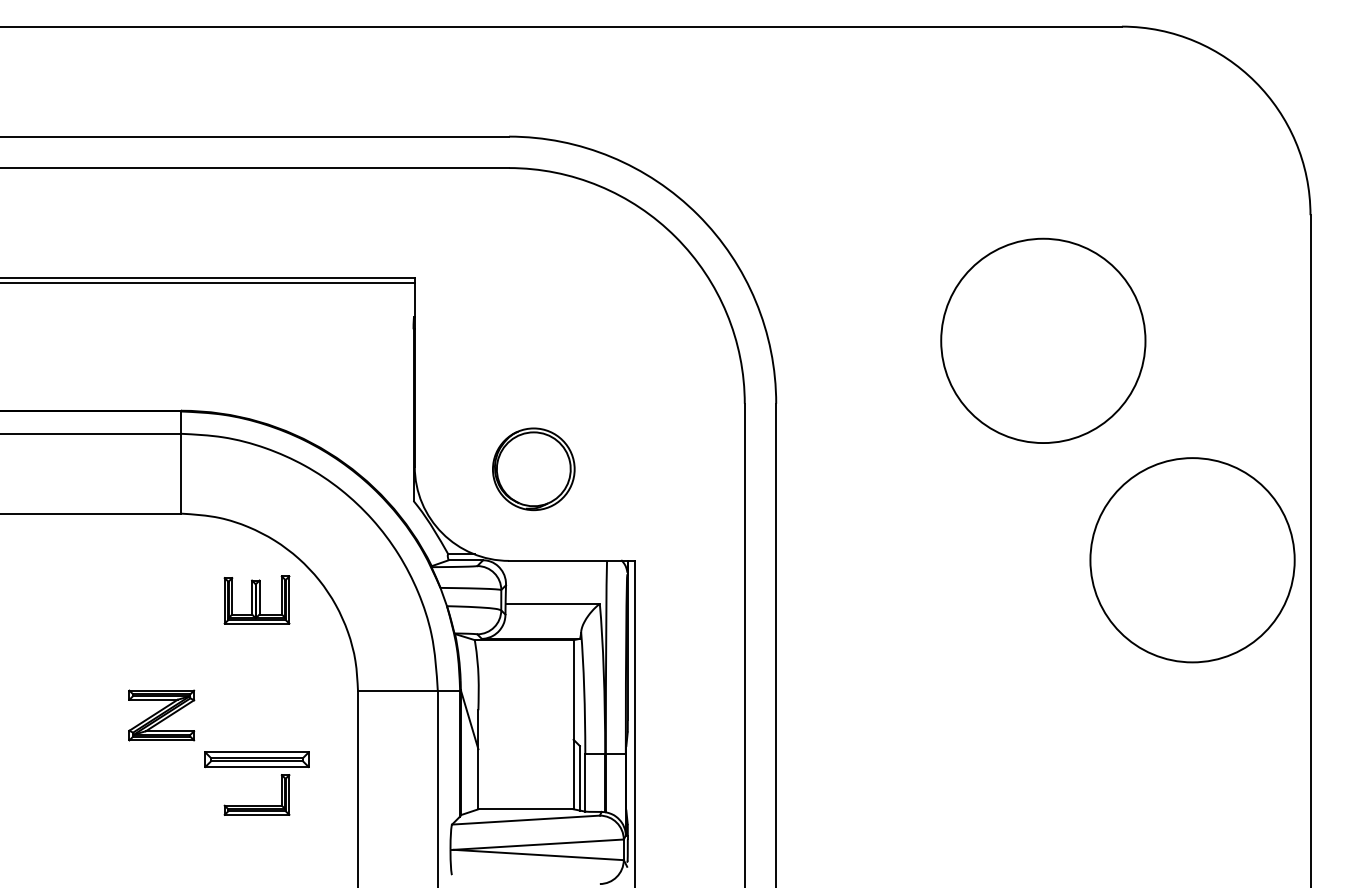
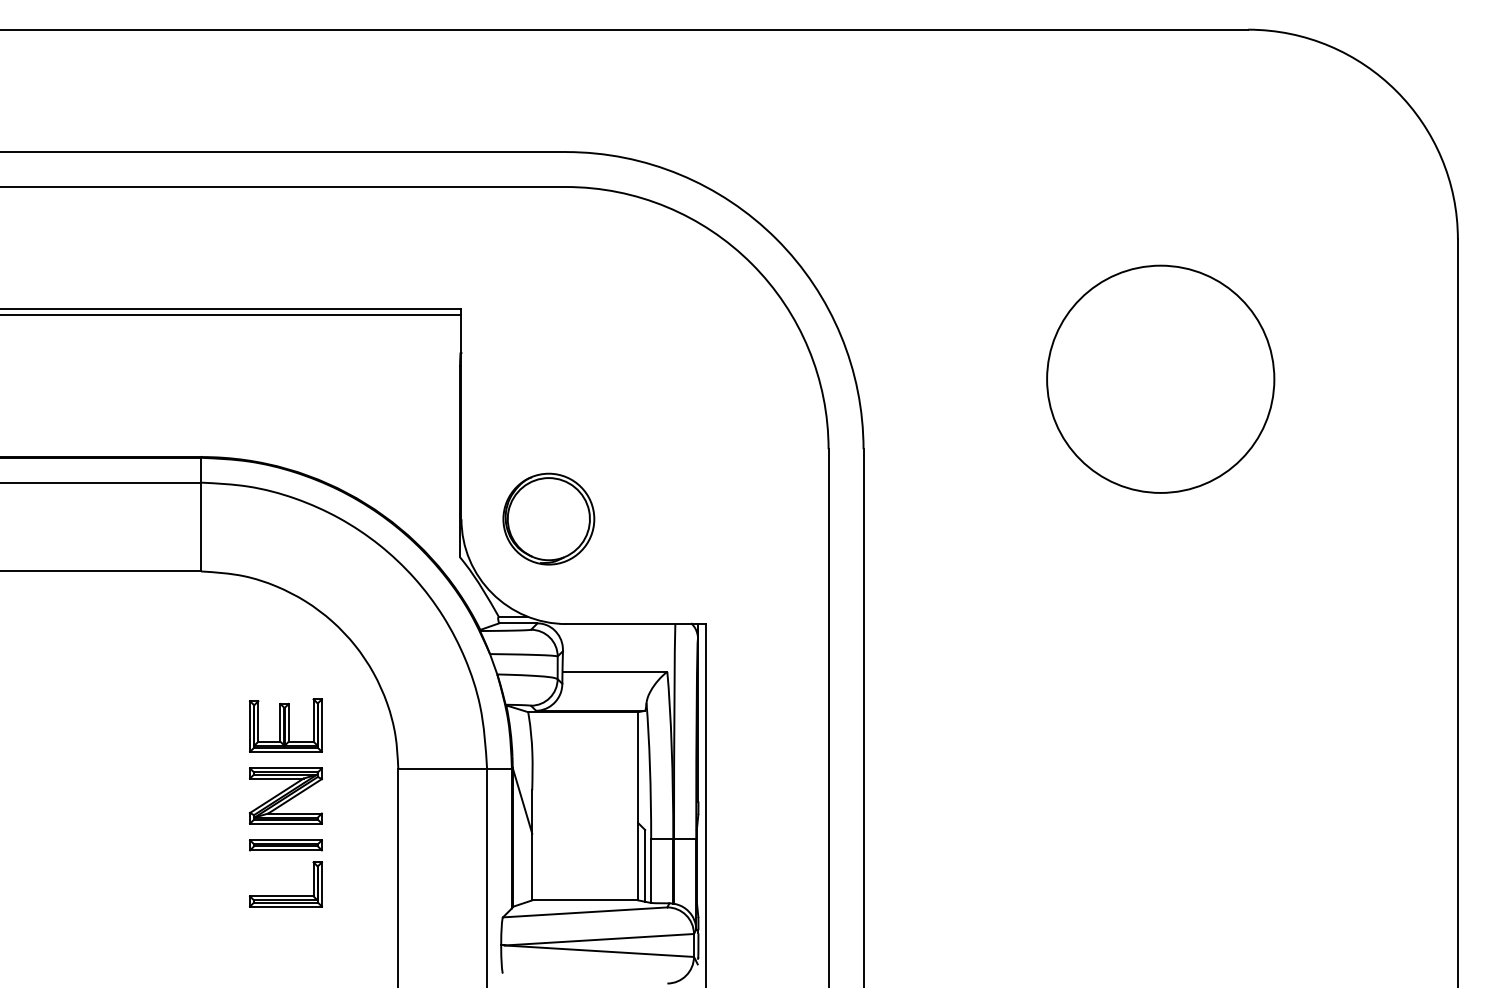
part: (533, 468) -> (548, 518), moved
circle: (1192, 559) -> (1326, 622), removed
part: (256, 599) -> (285, 725), moved
part: (161, 715) -> (285, 795), moved
part: (256, 759) -> (285, 845), size x0.62

